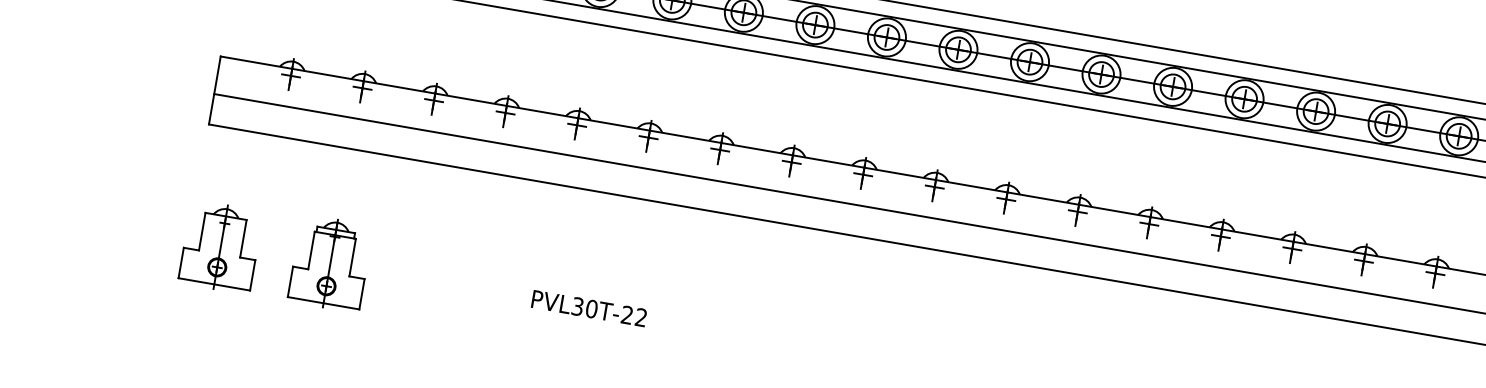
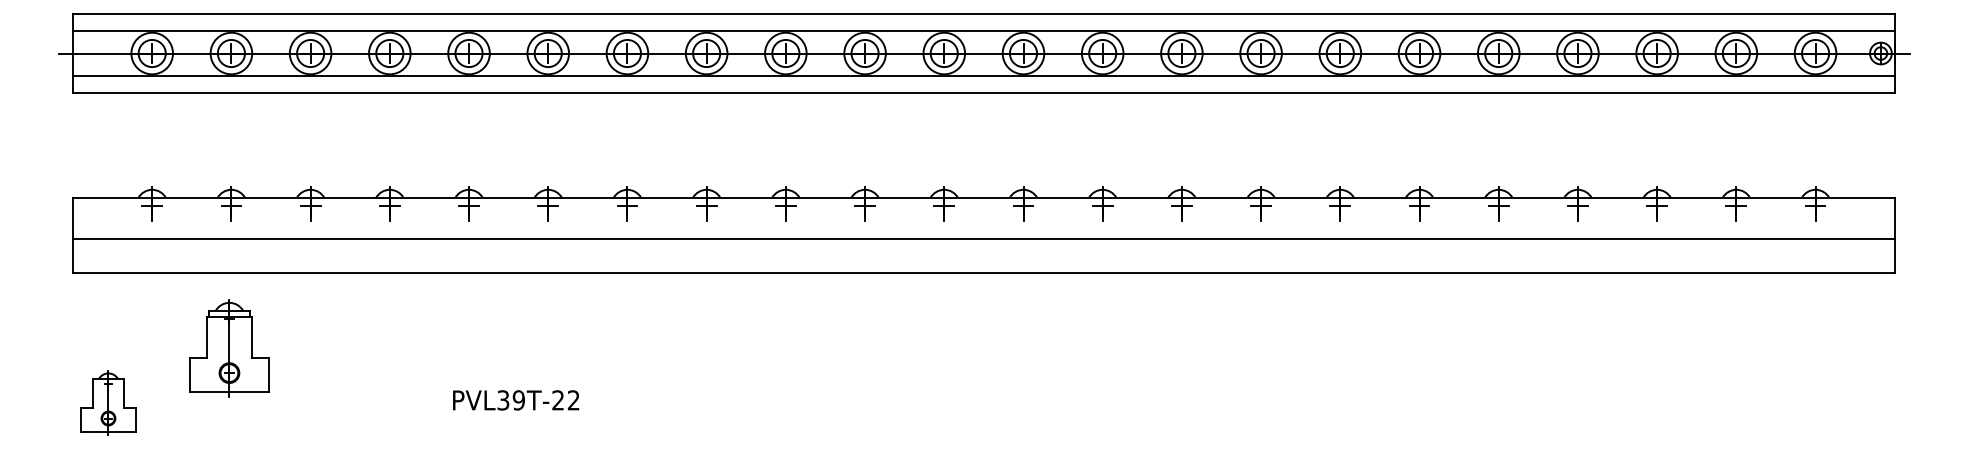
part: (220, 246) -> (108, 402), size x0.7
part: (330, 264) -> (229, 348), moved
text: (591, 309) -> (518, 400), PVL30T-22 -> PVL39T-22

